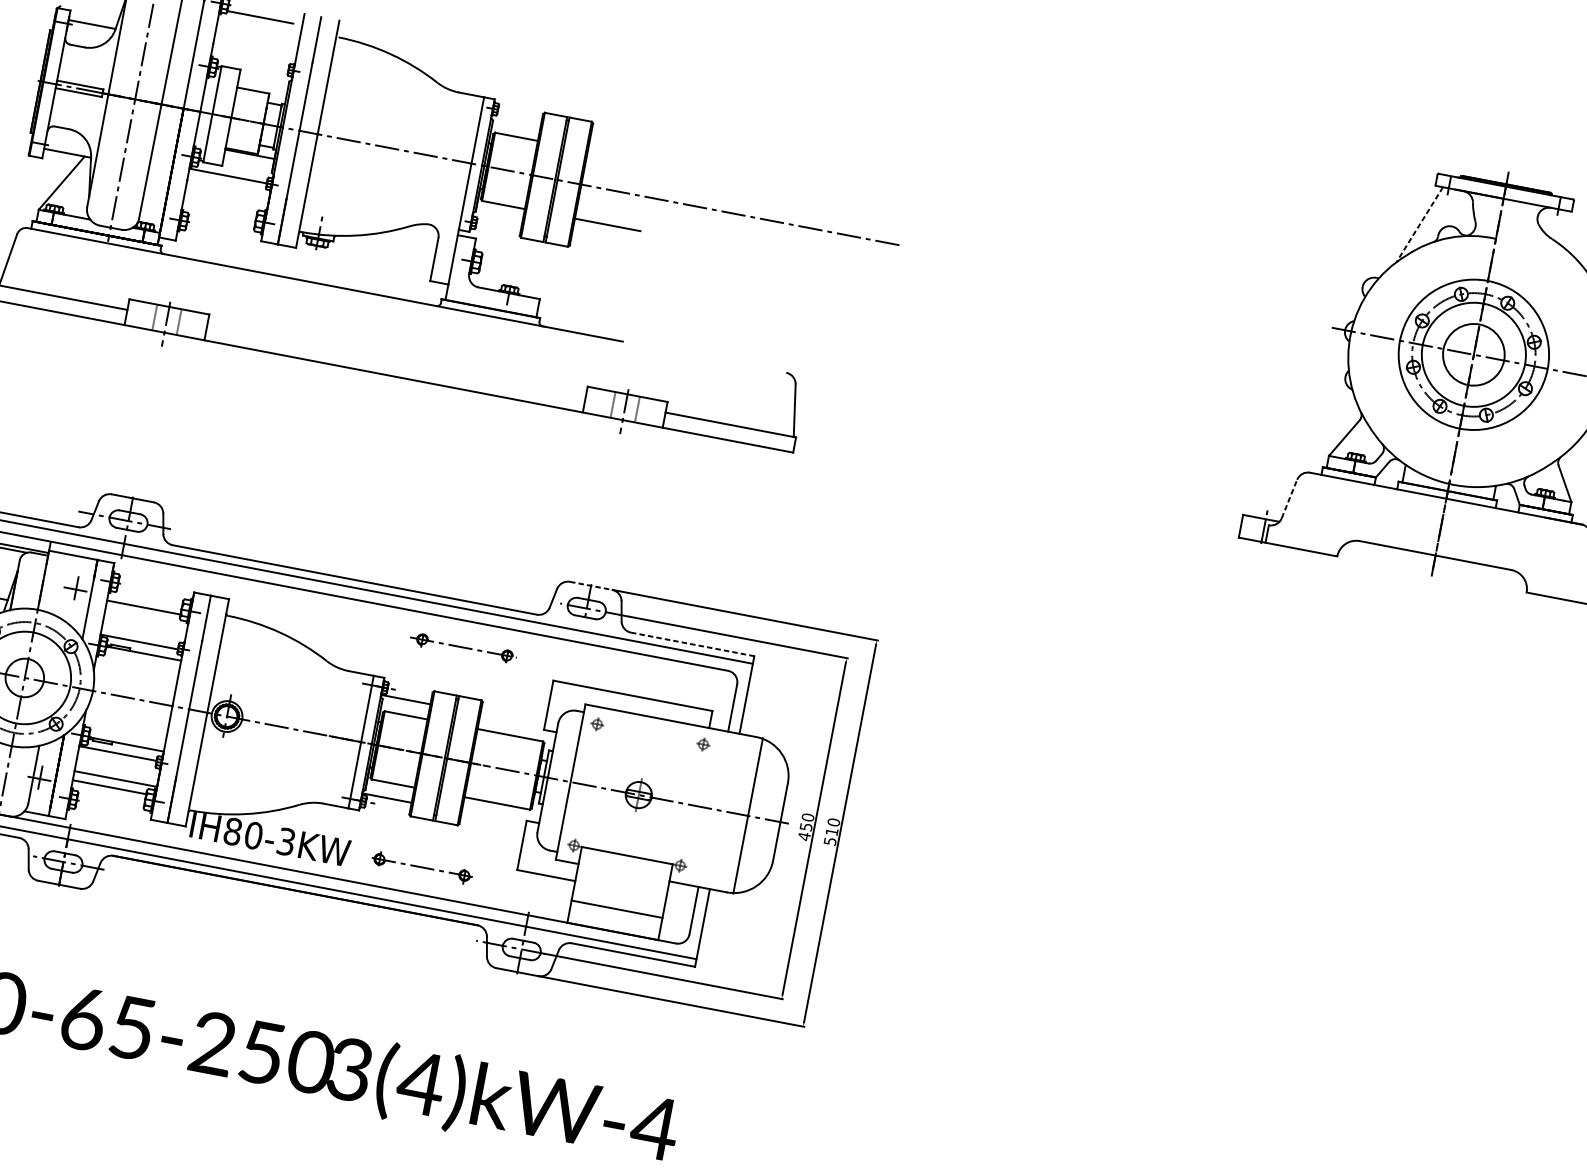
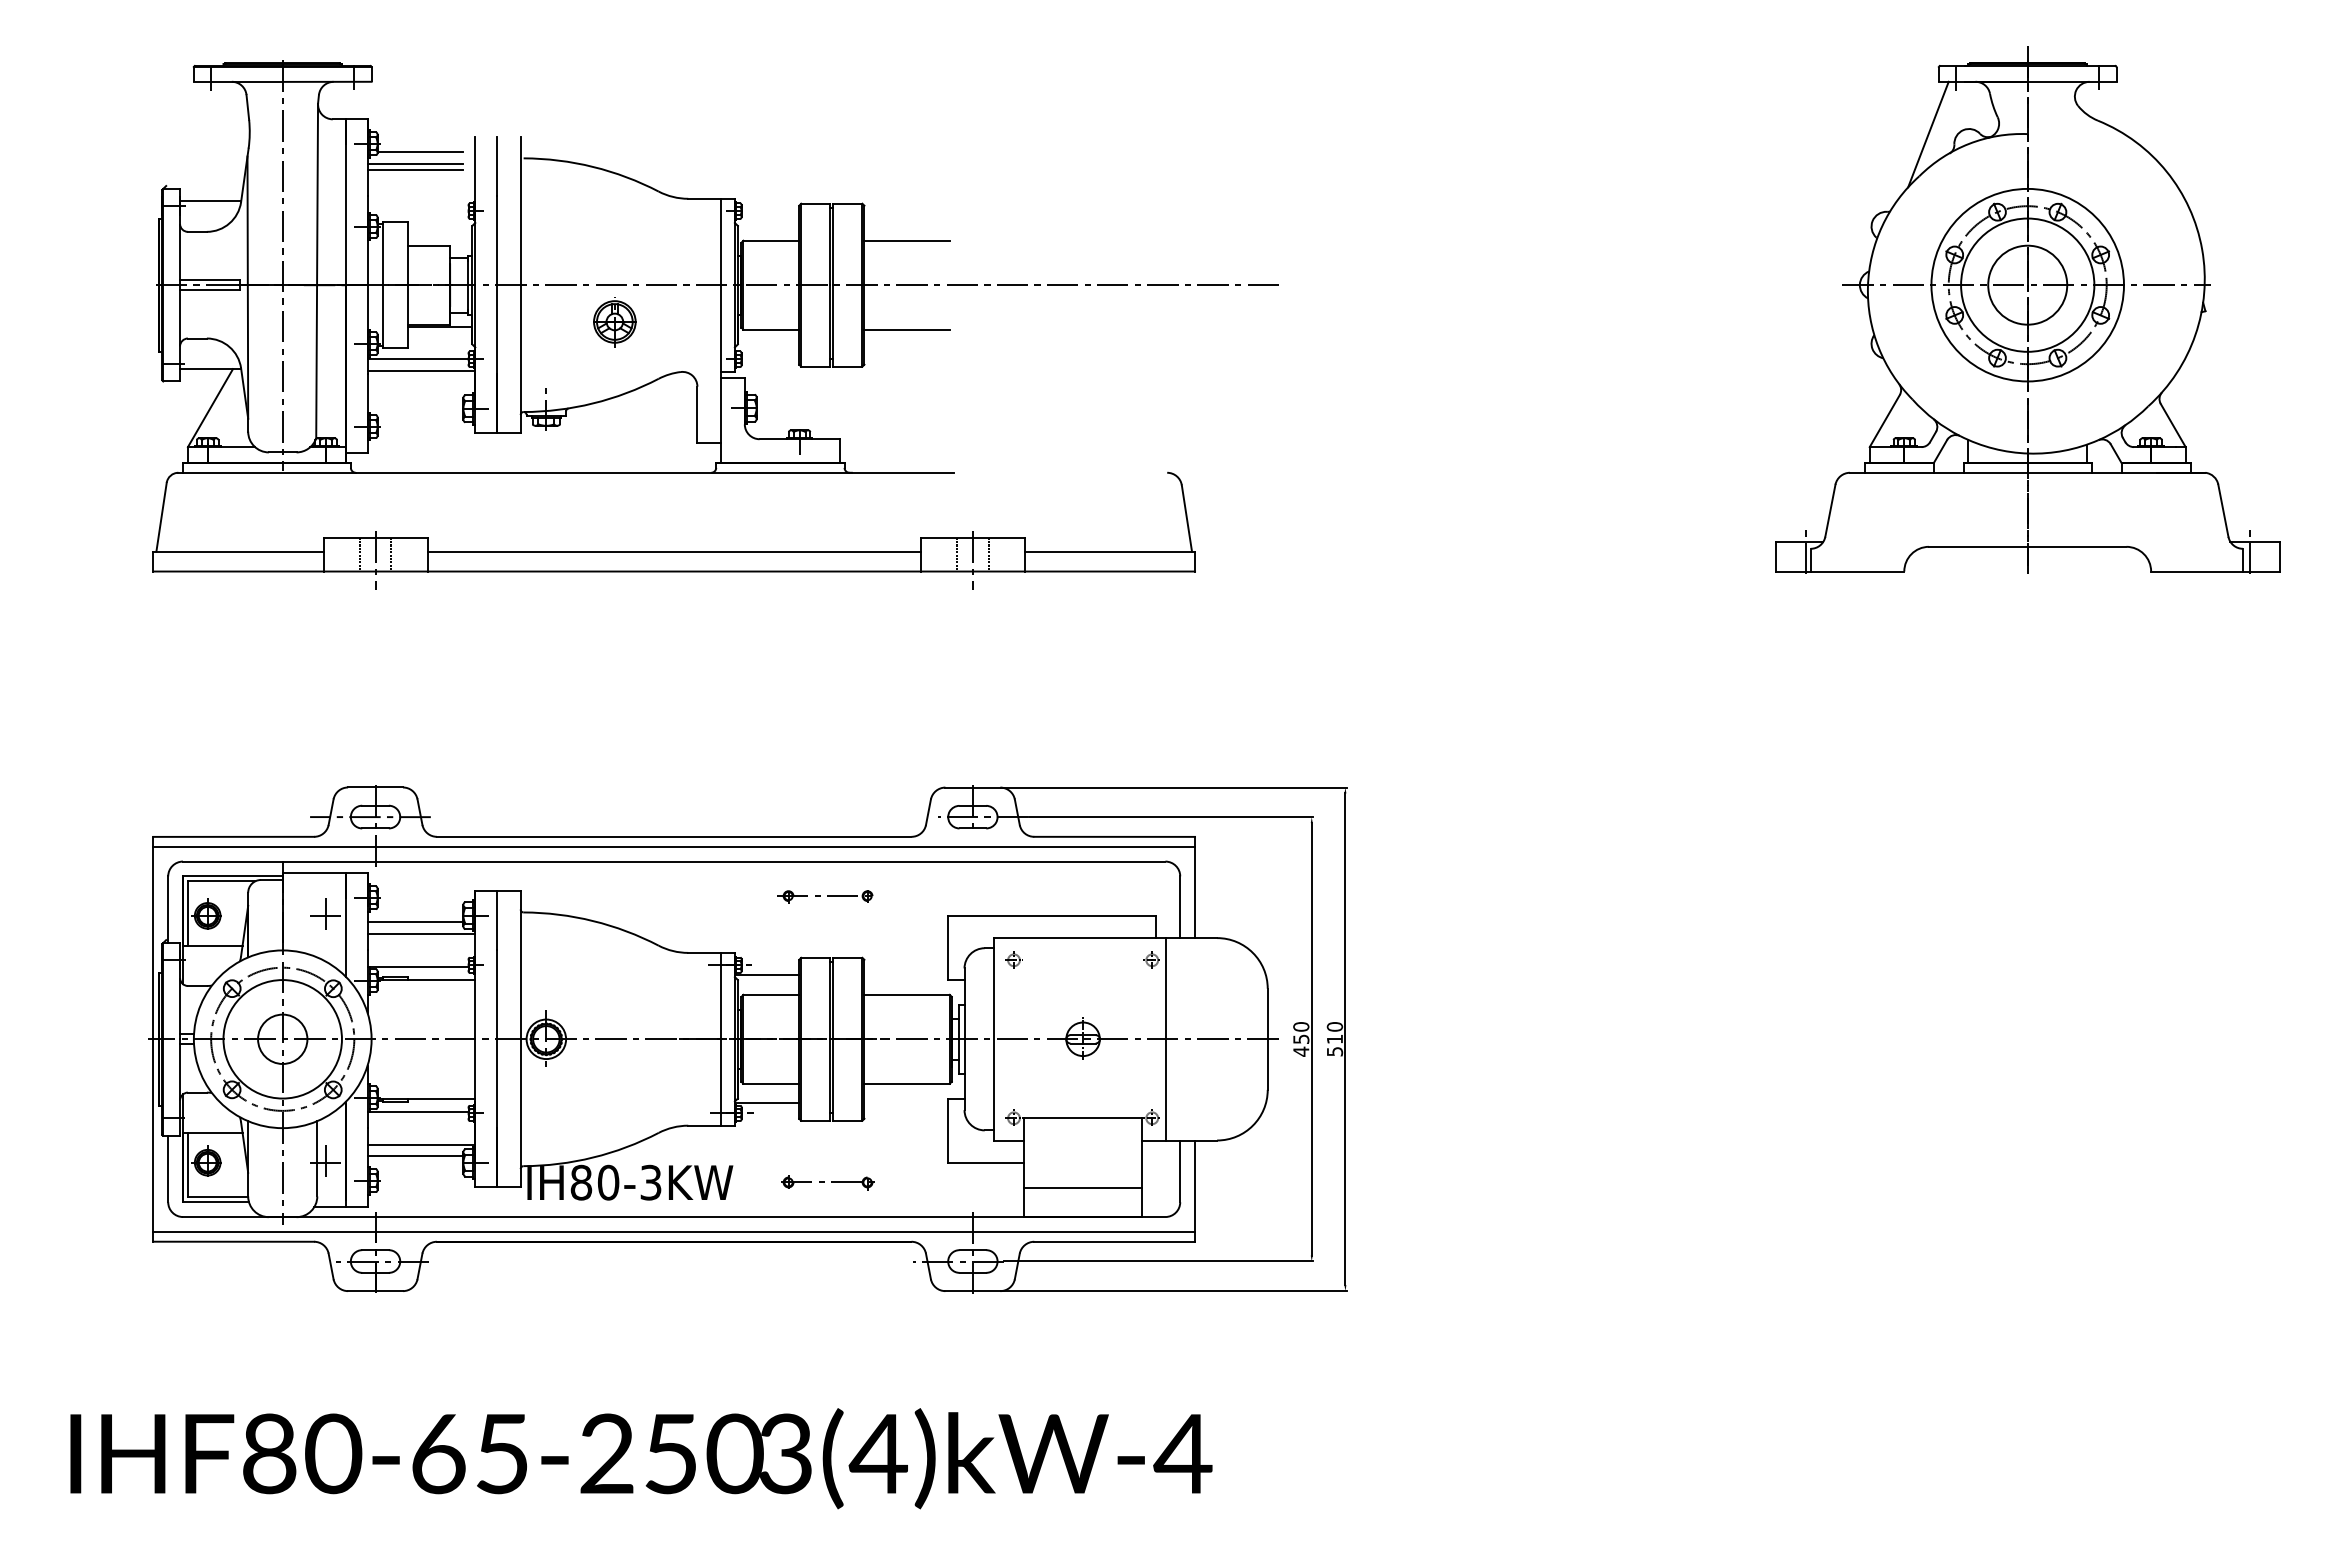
line: (254, 25) -> (415, 163), added
line: (253, 30) -> (415, 169), added
line: (620, 156) -> (906, 240), added
part: (384, 176) -> (614, 322), added
line: (229, 185) -> (421, 371), added
line: (1419, 225) -> (1928, 135), dashed -> solid
line: (395, 360) -> (673, 551), added
line: (1289, 498) -> (1830, 510), dashed -> solid
line: (591, 585) -> (973, 787), dashed -> solid
line: (146, 617) -> (421, 934), added
line: (693, 644) -> (1115, 836), dashed -> solid
part: (462, 647) -> (825, 896), size x0.71
line: (748, 816) -> (1165, 1039), moved
part: (421, 867) -> (827, 1182), size x0.71

